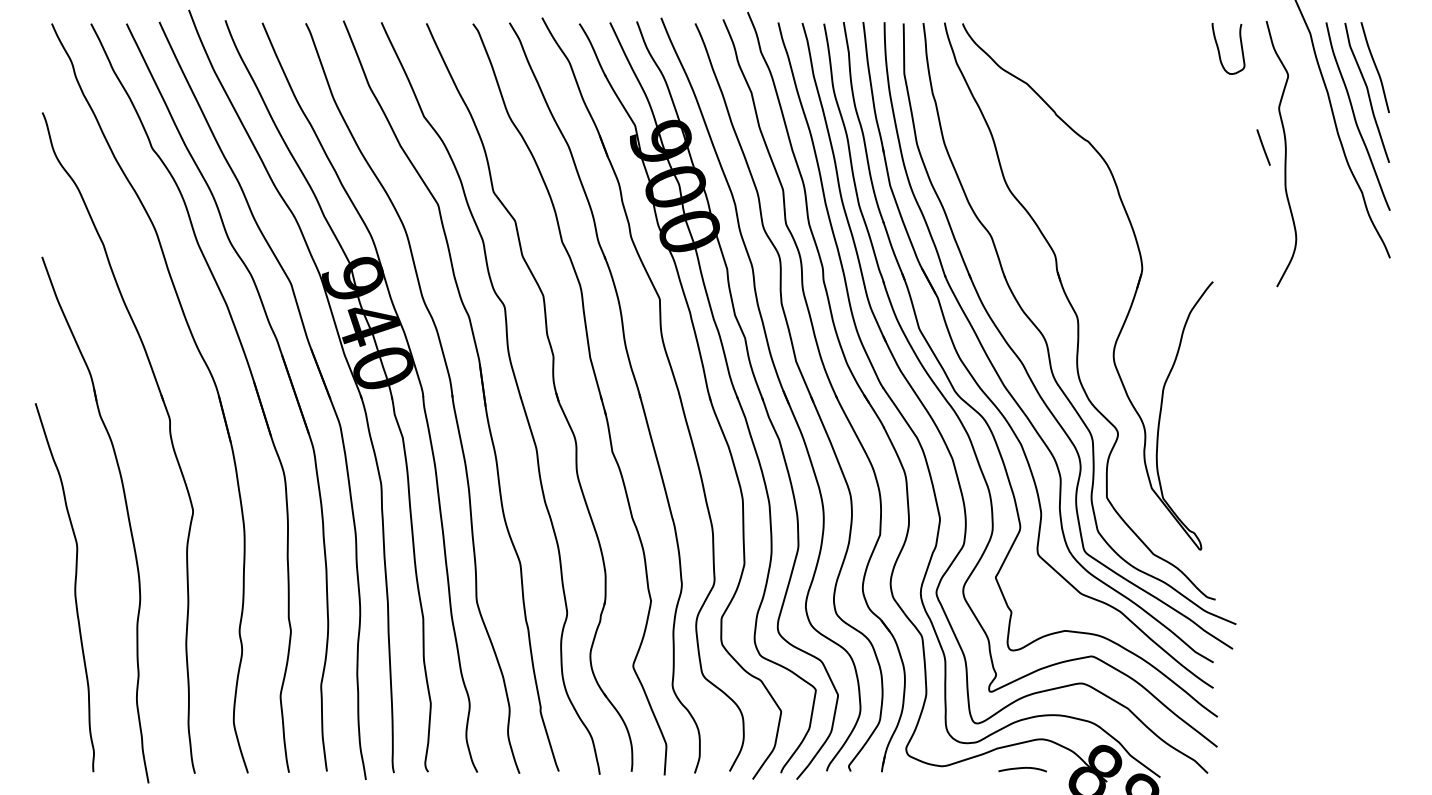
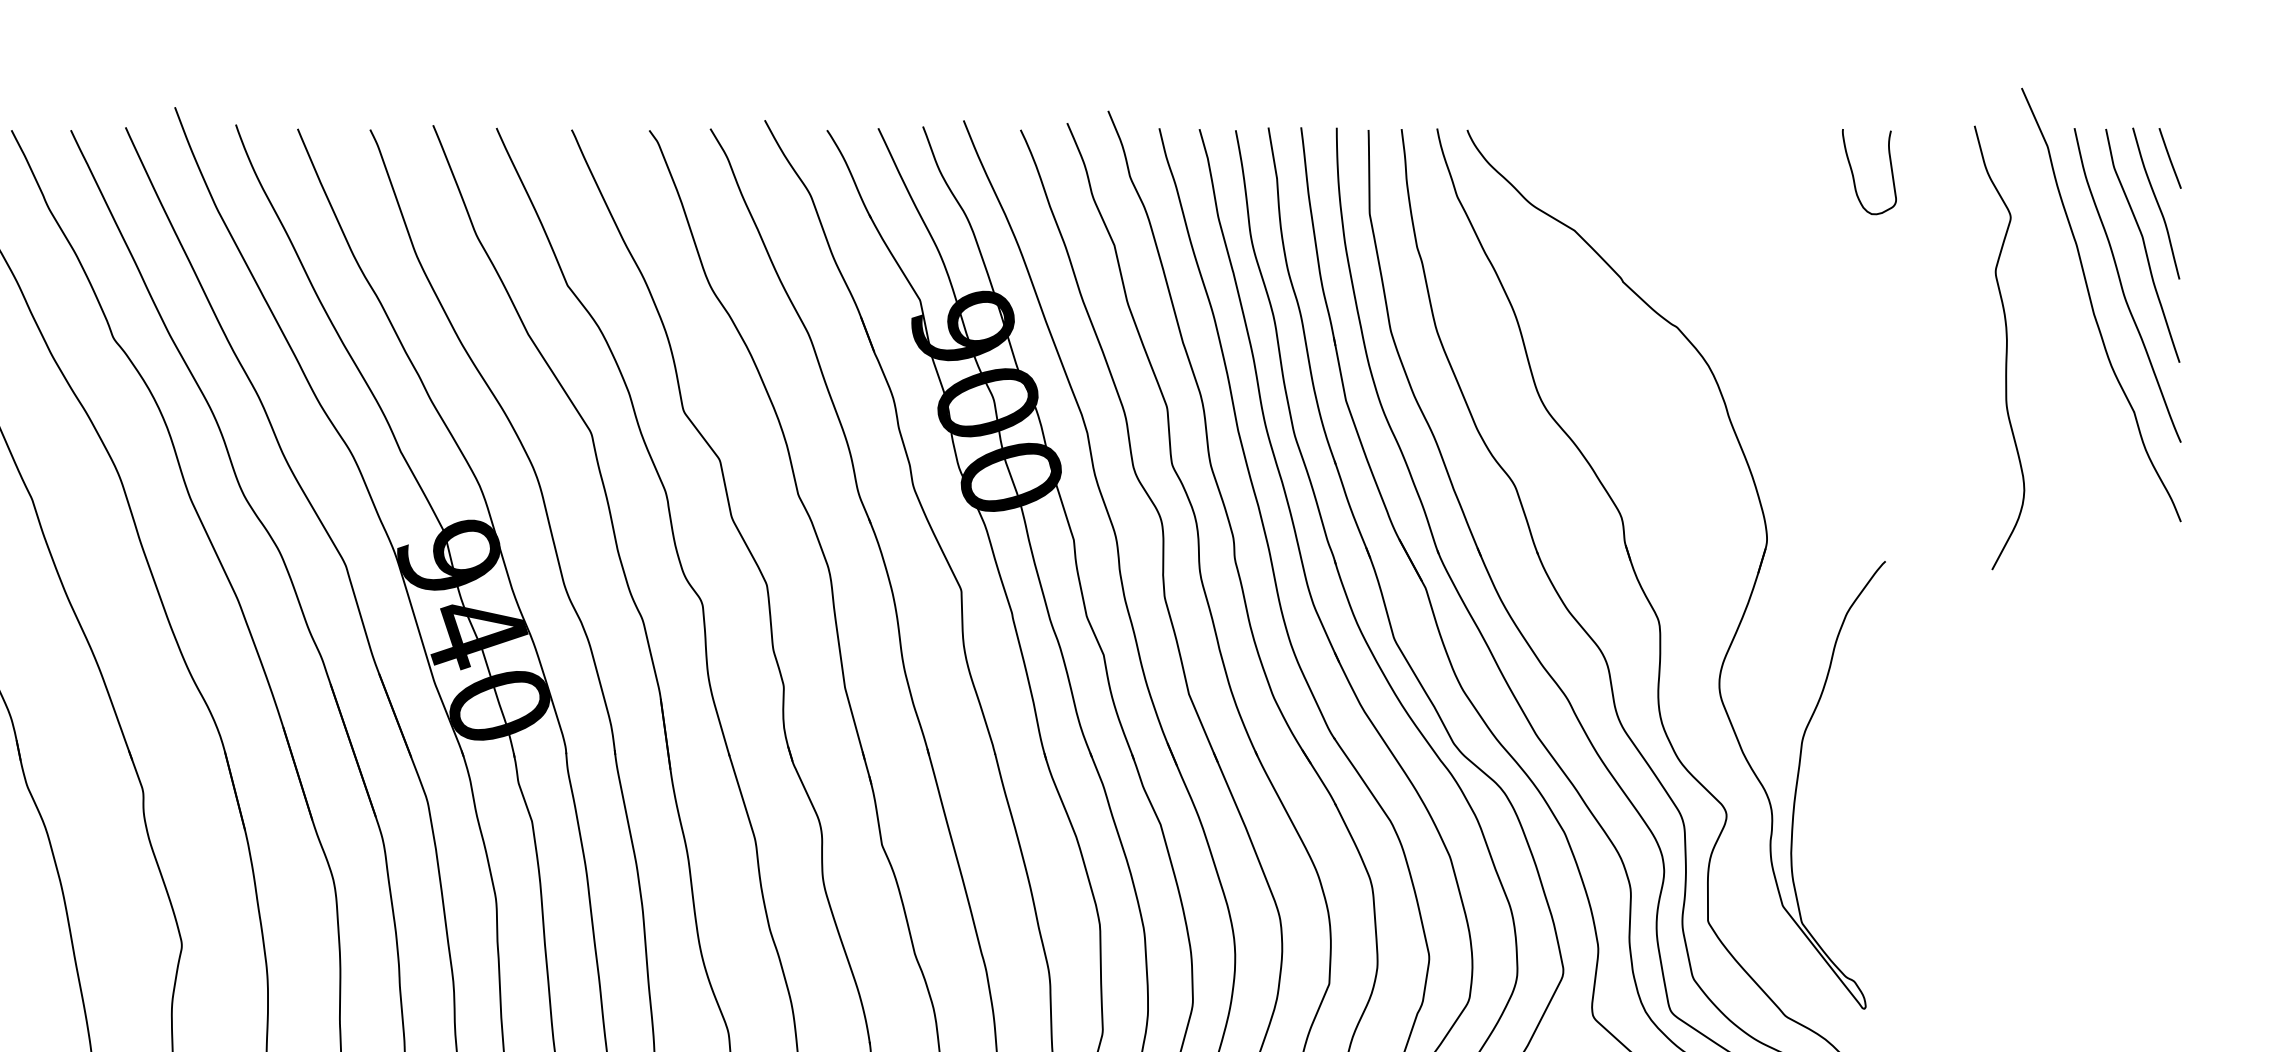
curve: (1219, 49) -> (1854, 173), moved
line: (1263, 147) -> (2169, 158), moved

